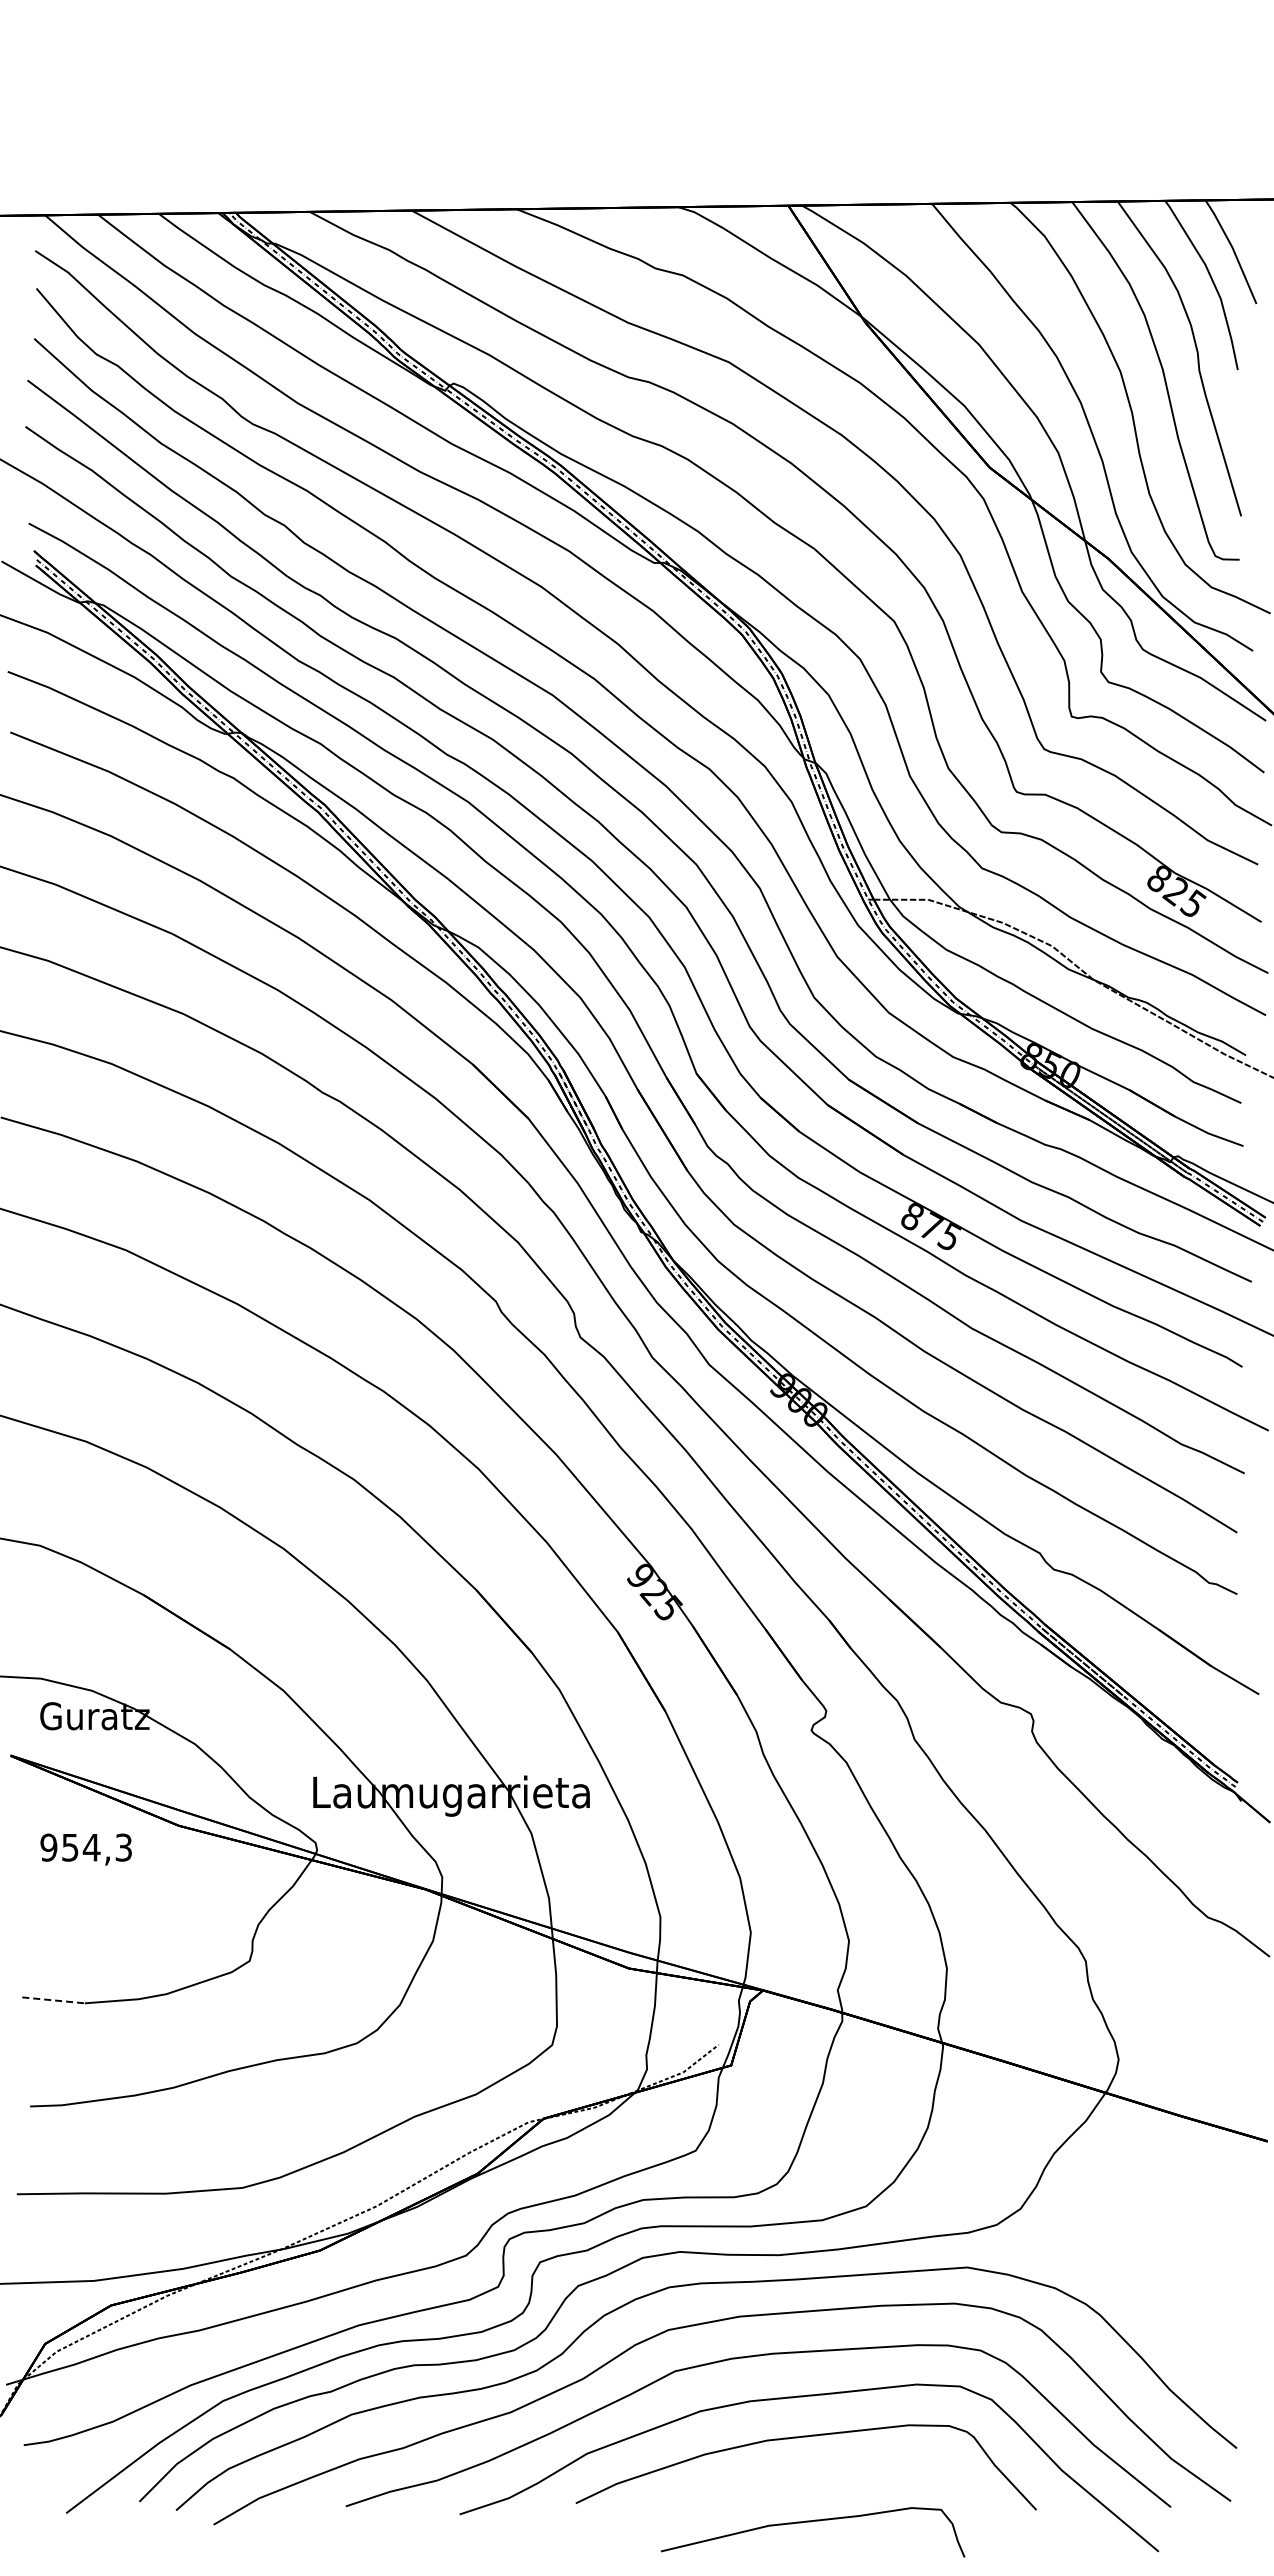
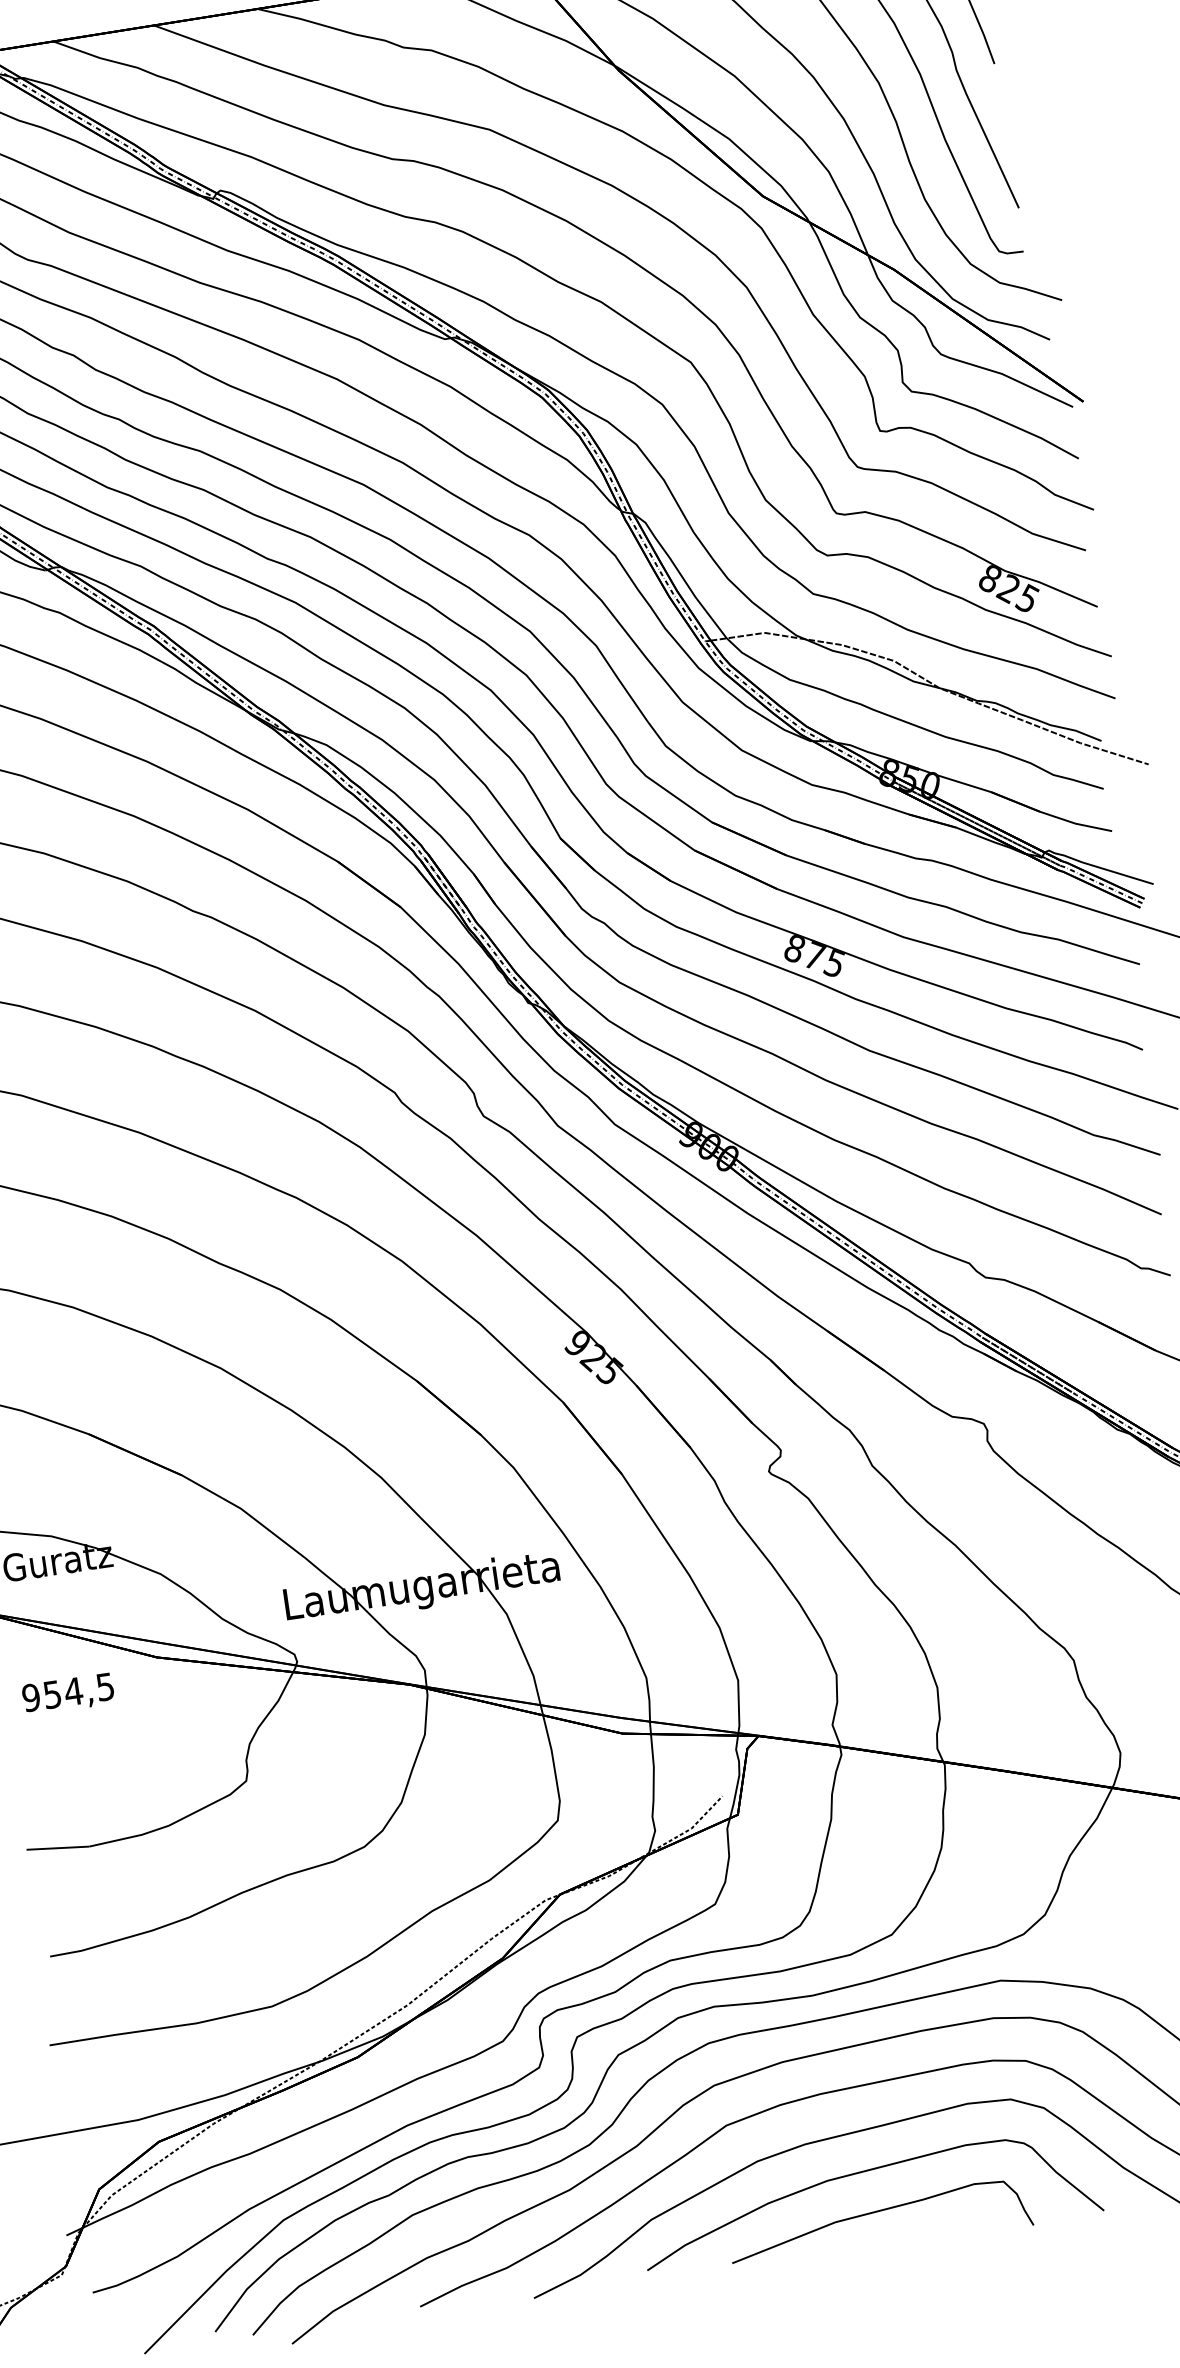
text: (123, 1846) -> (104, 1685), 954,3 -> 954,5
line: (54, 2000) -> (58, 1848), dashed -> solid
curve: (810, 2522) -> (876, 2213), moved

